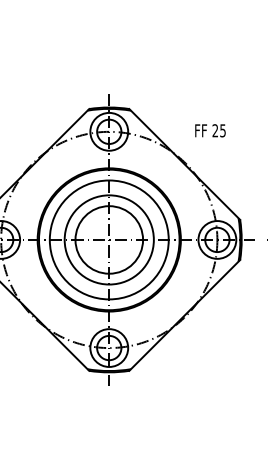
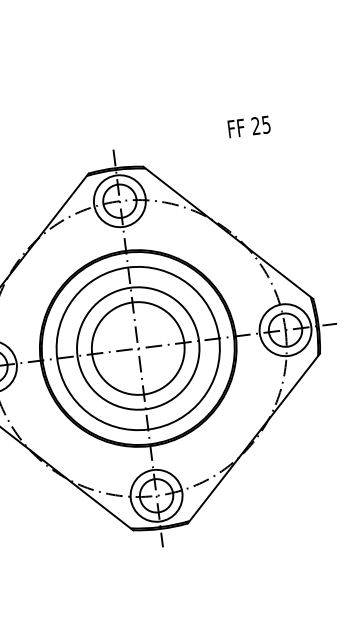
text: (210, 130) -> (249, 126), moved

